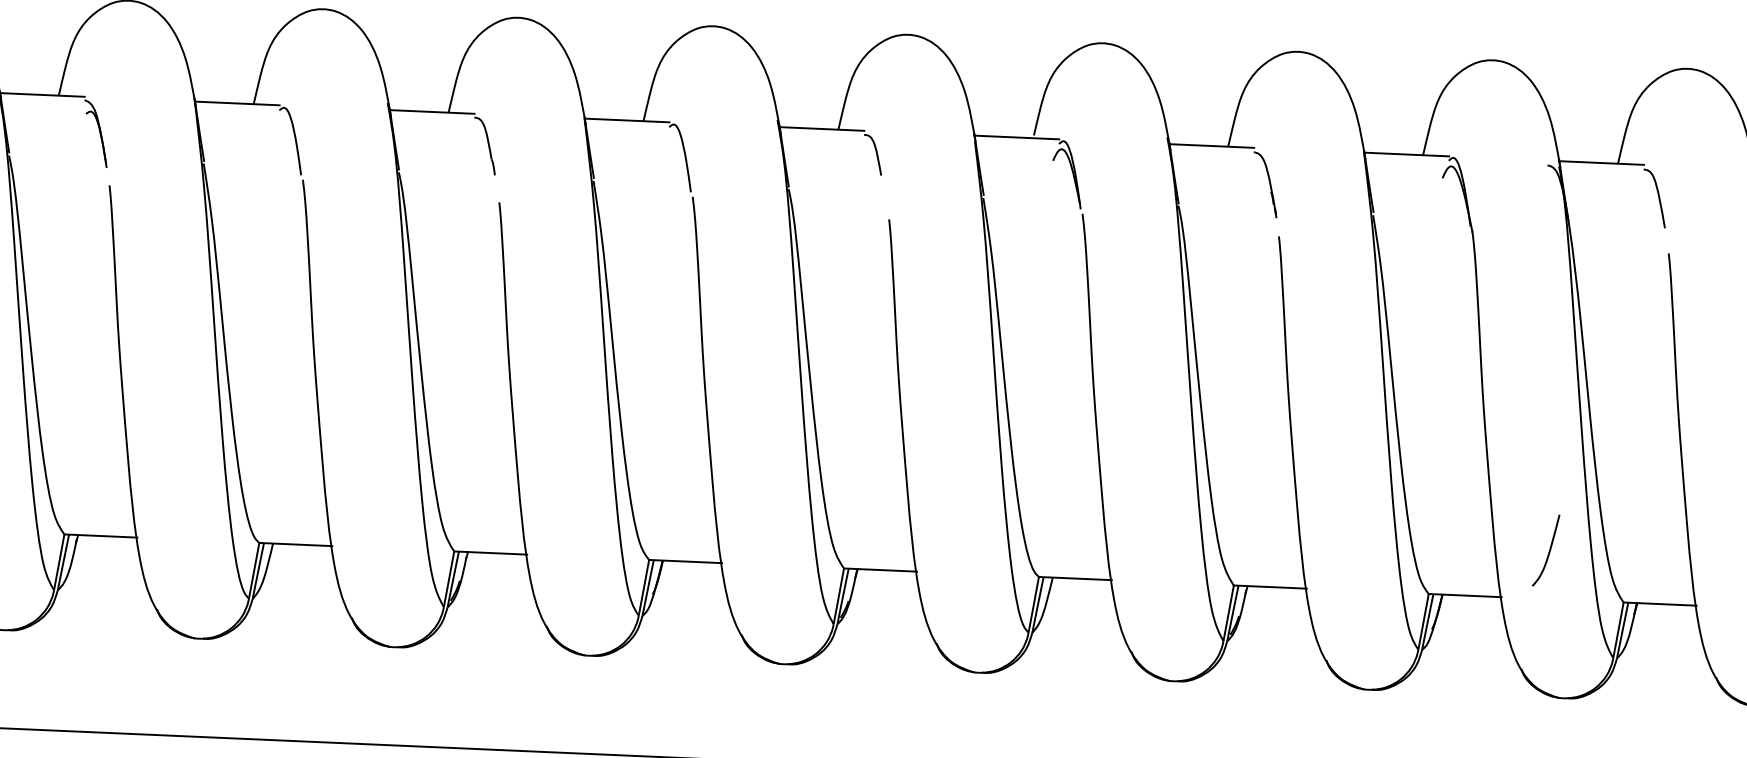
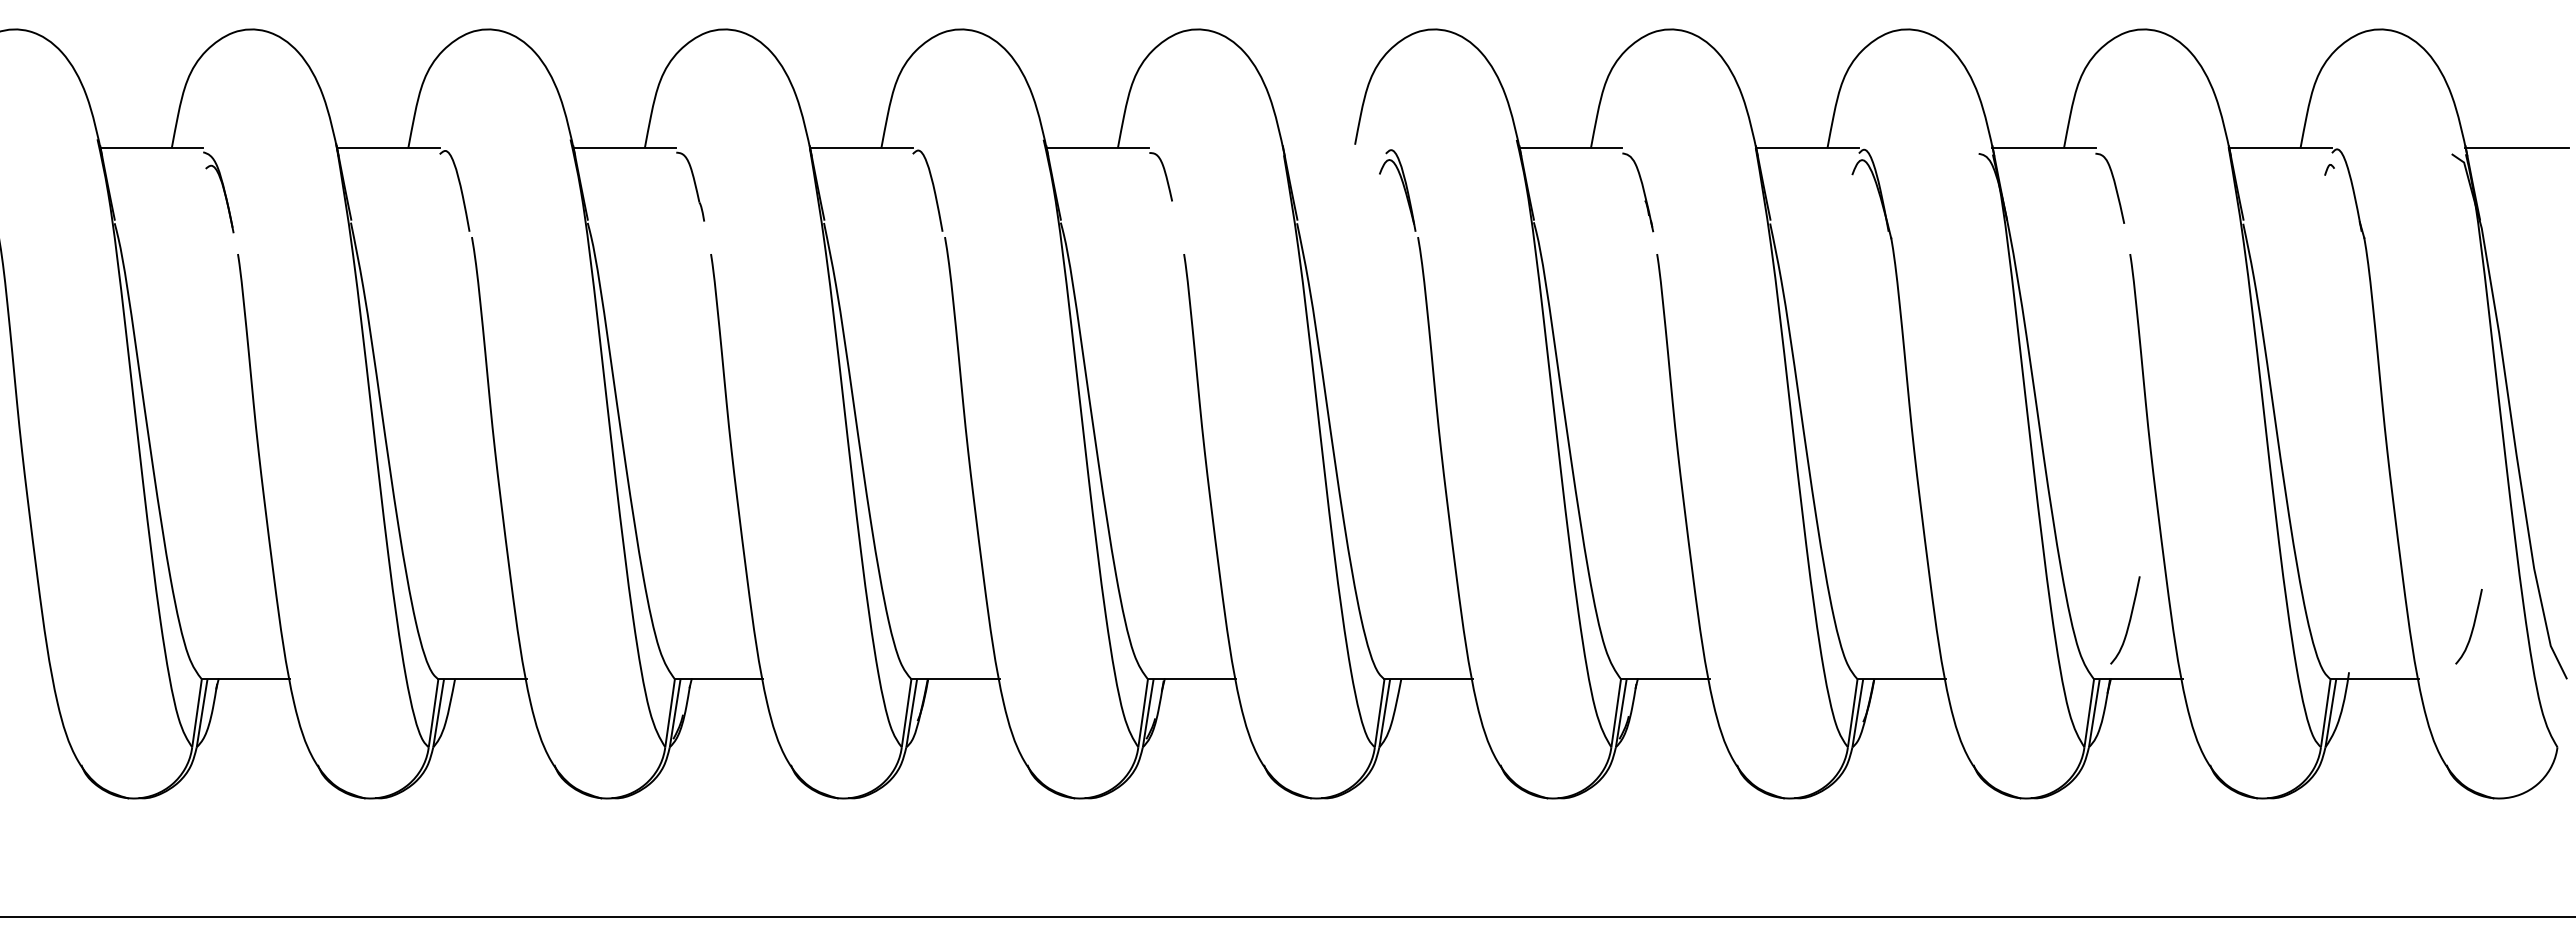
line: (1016, 137) -> (1333, 148), removed
curve: (1548, 551) -> (2128, 621), moved

